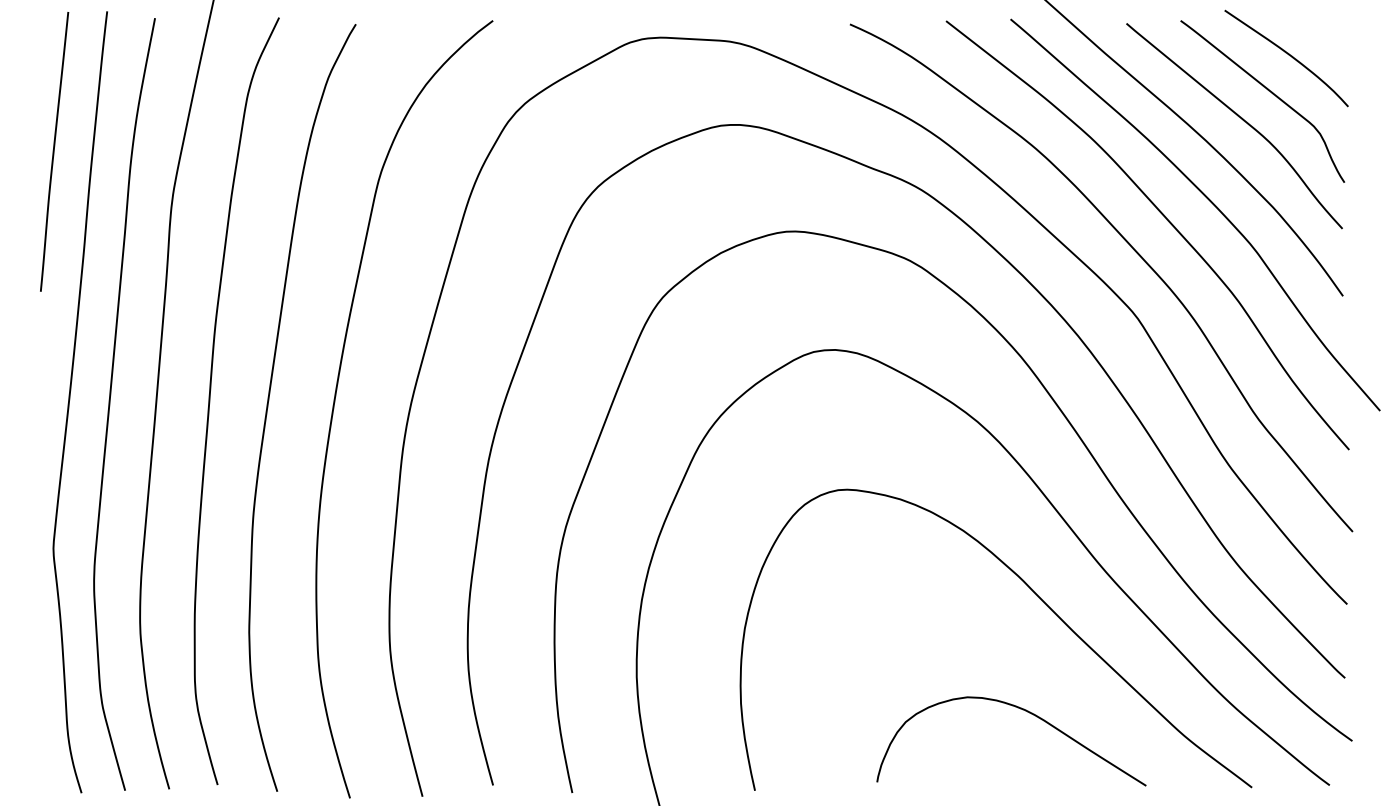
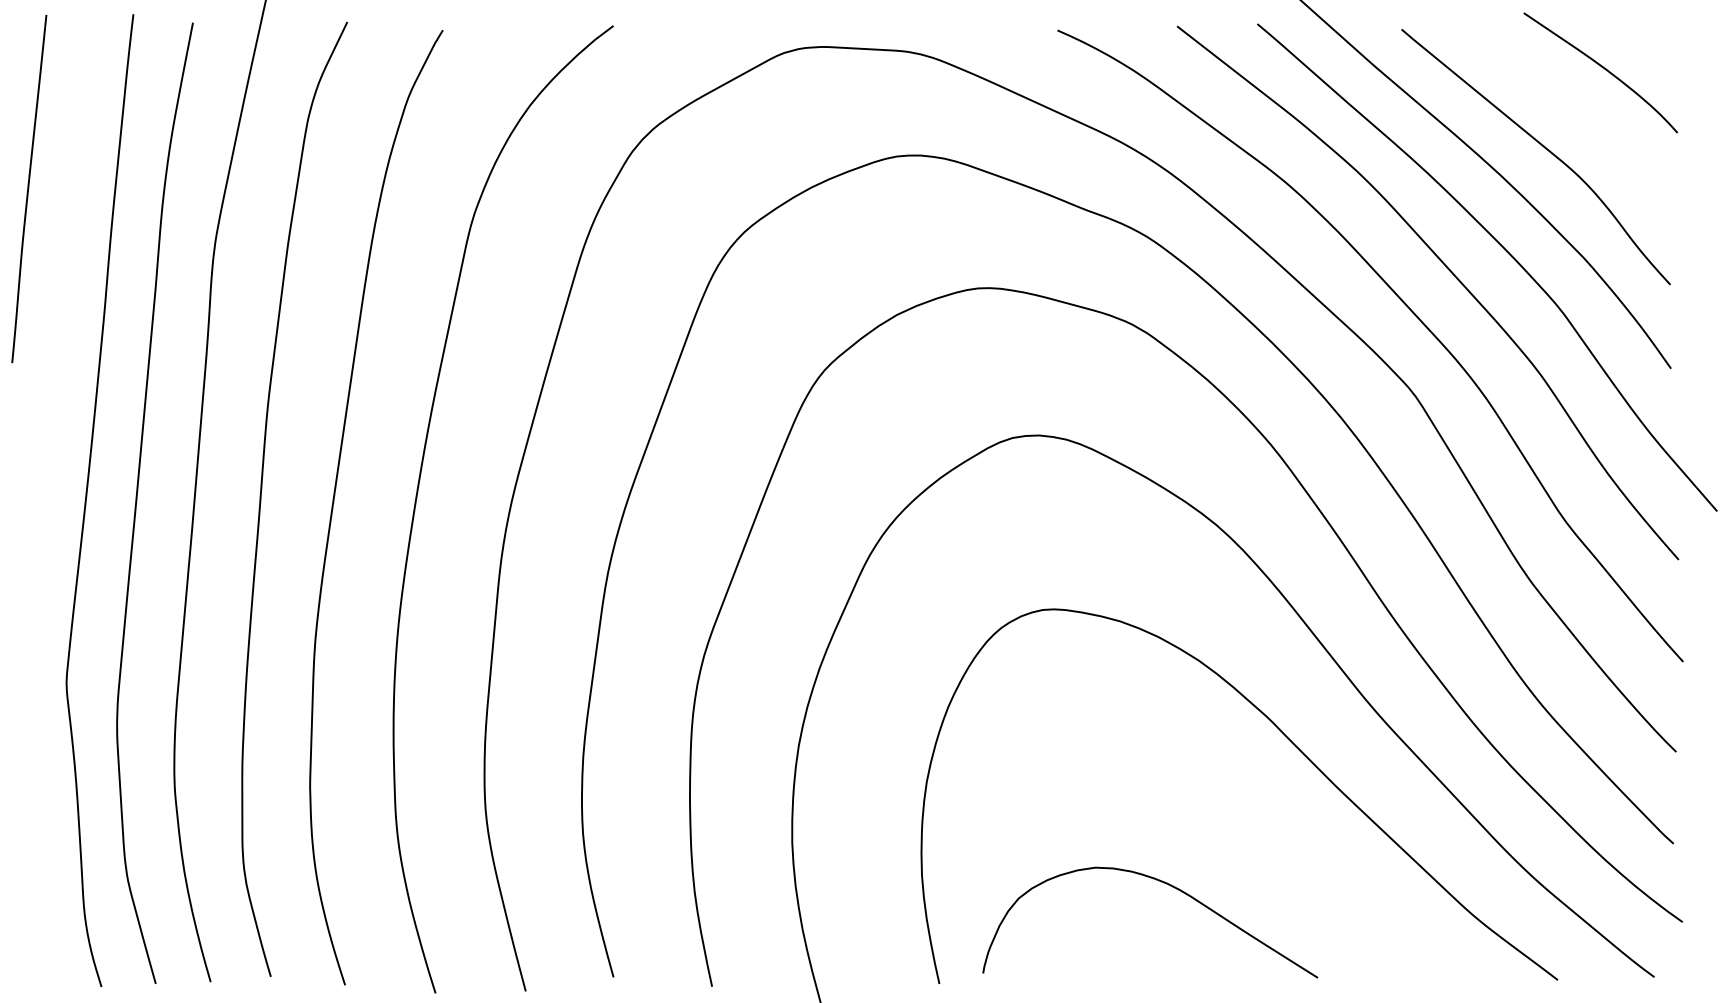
curve: (1268, 91) -> (1578, 113), removed
curve: (54, 151) -> (29, 188), moved
curve: (1025, 711) -> (1167, 885), moved

